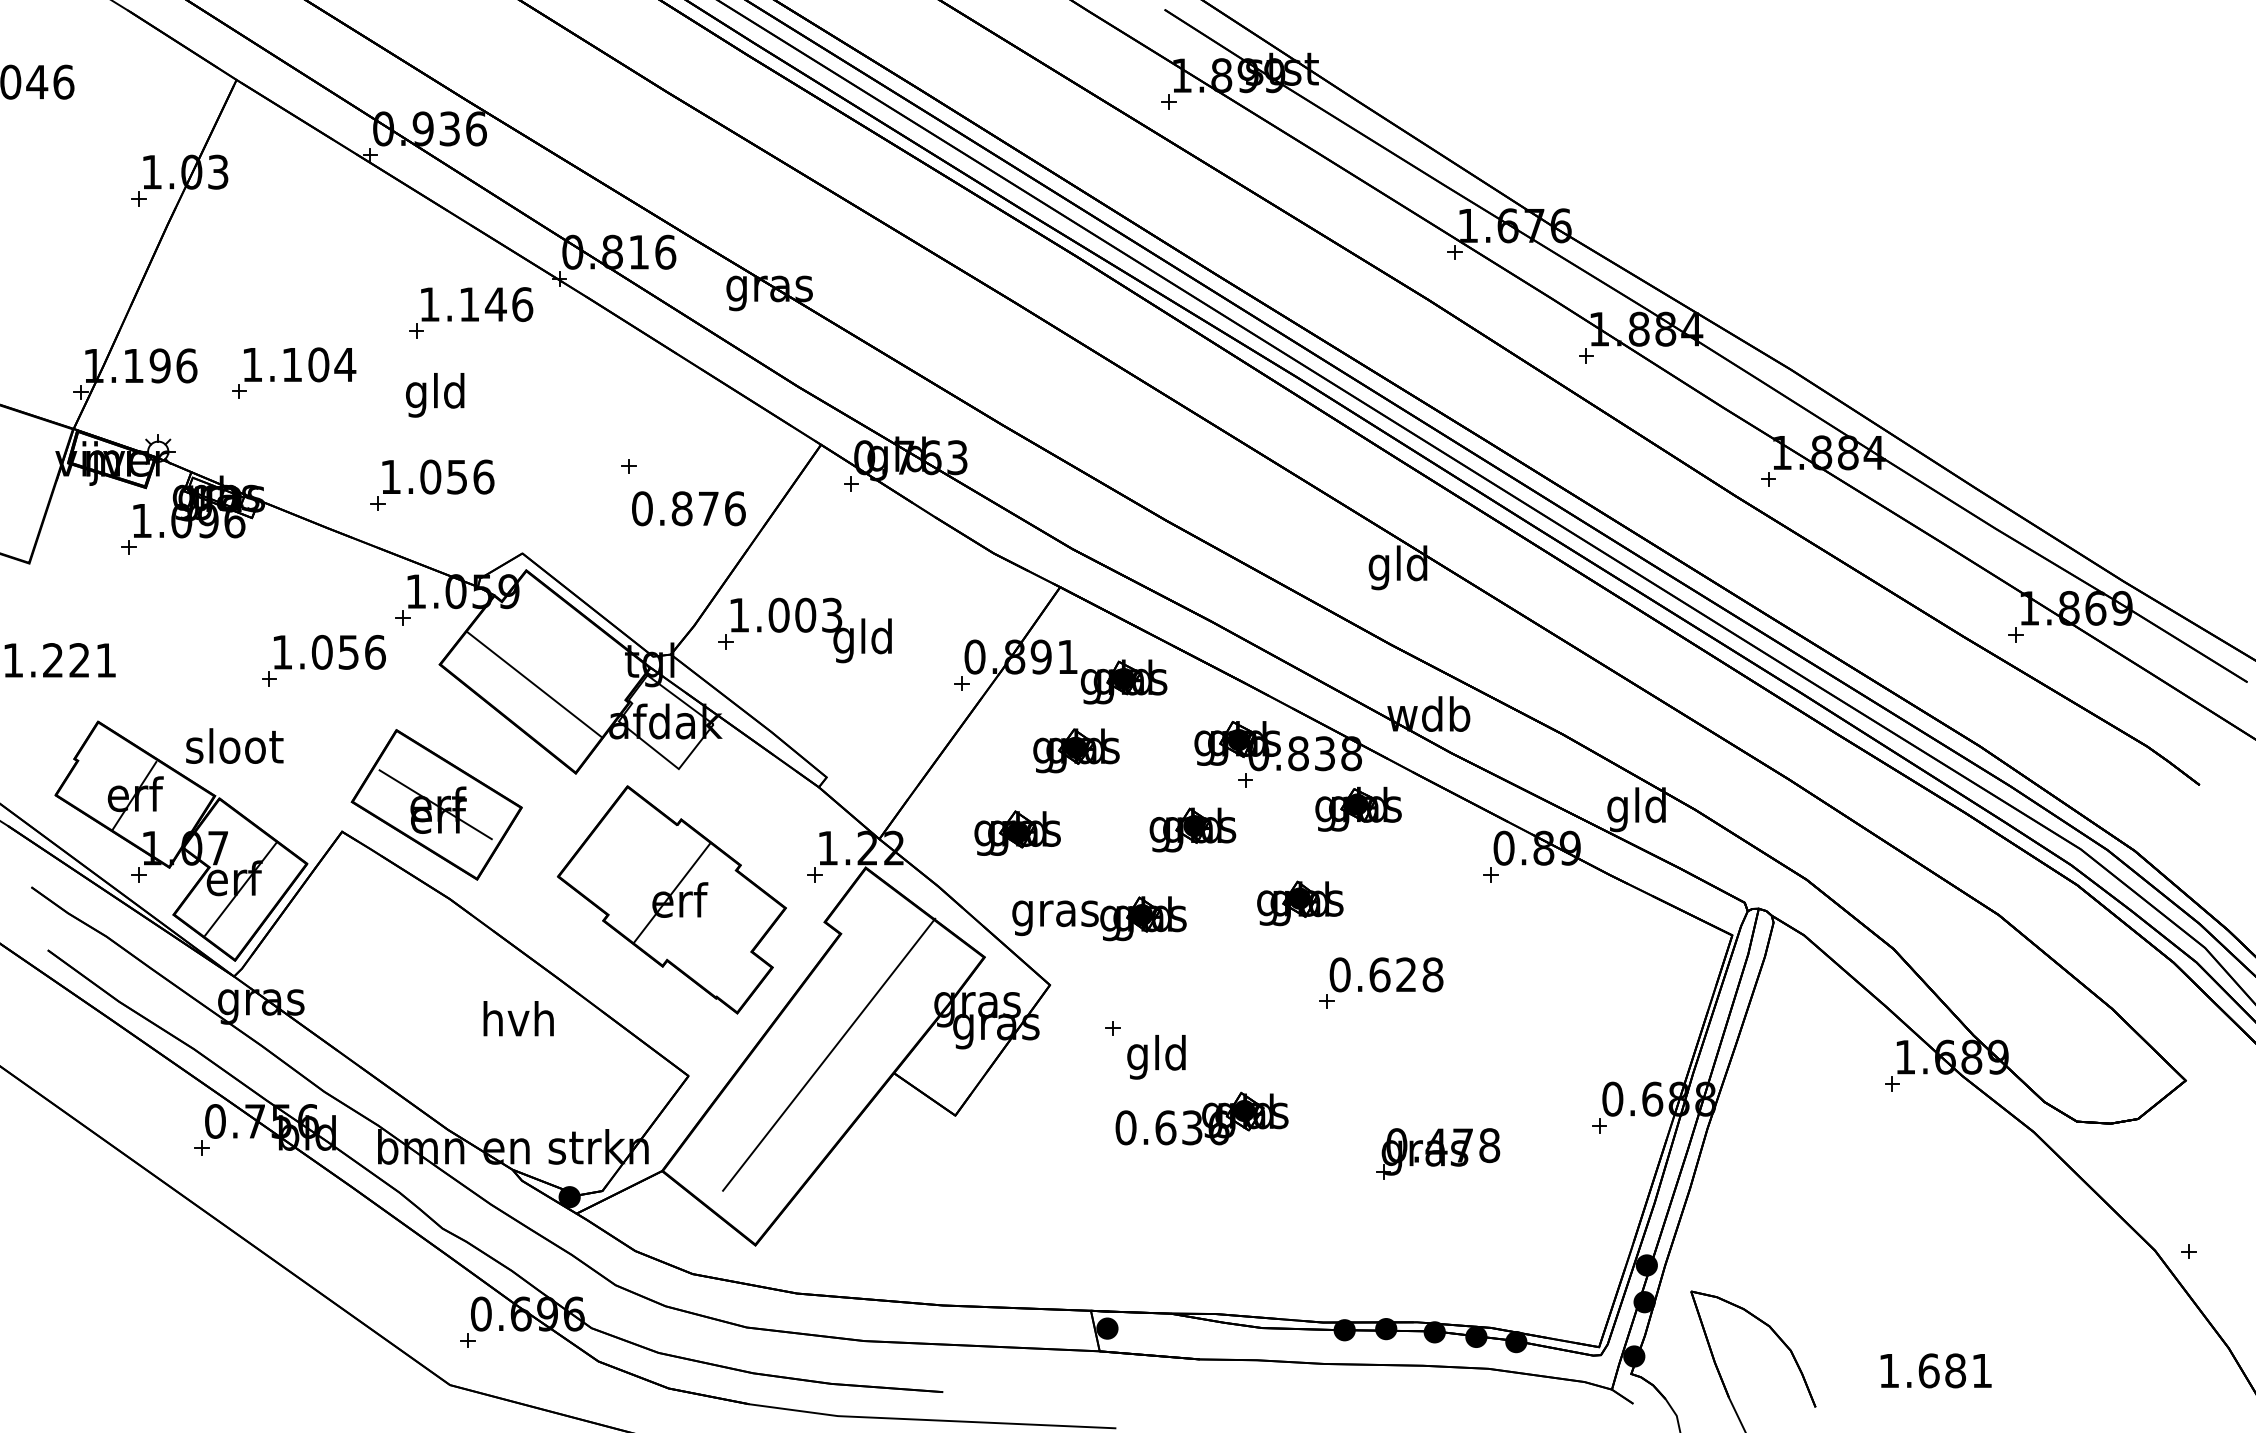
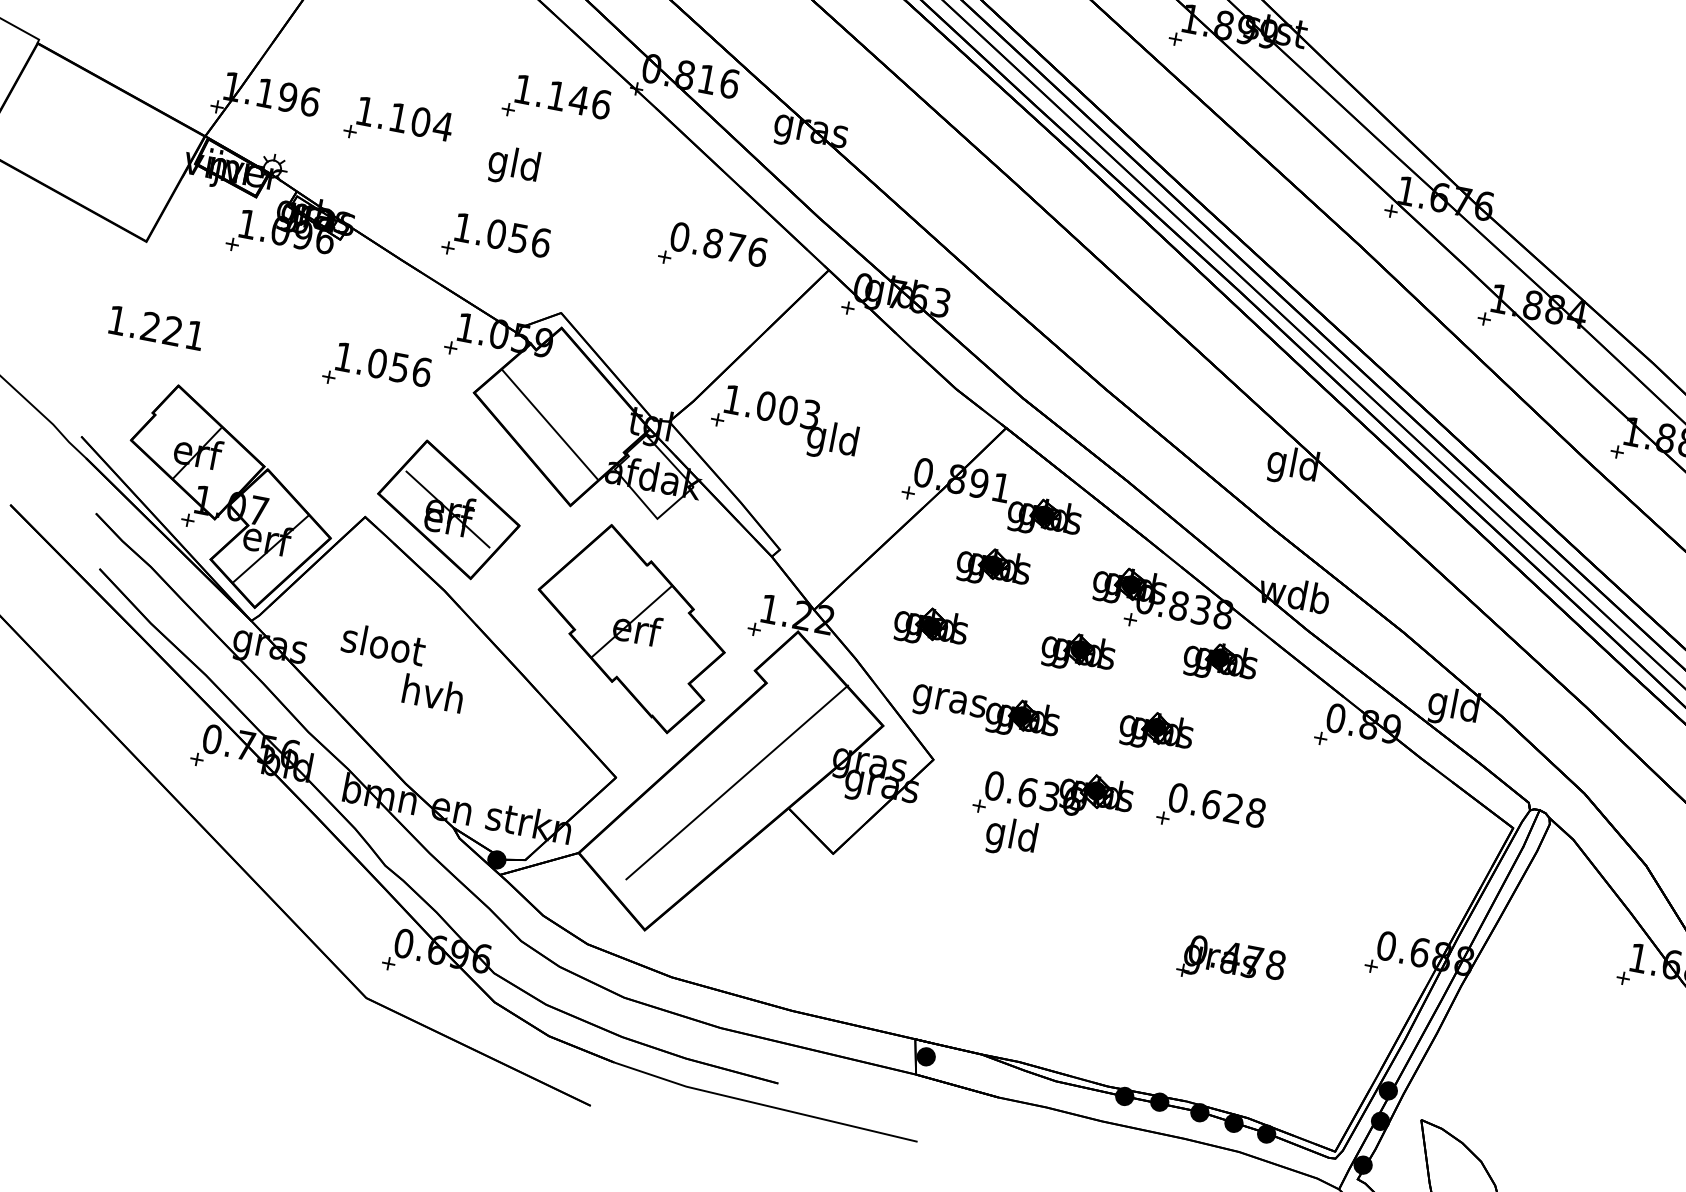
text: (688, 508) -> (718, 244), moved
text: (234, 745) -> (383, 643), moved
text: (518, 1018) -> (433, 693), moved
part: (1201, 1118) -> (1059, 790), moved

